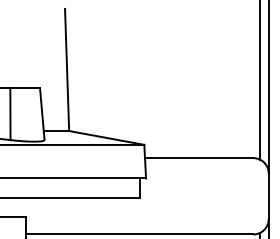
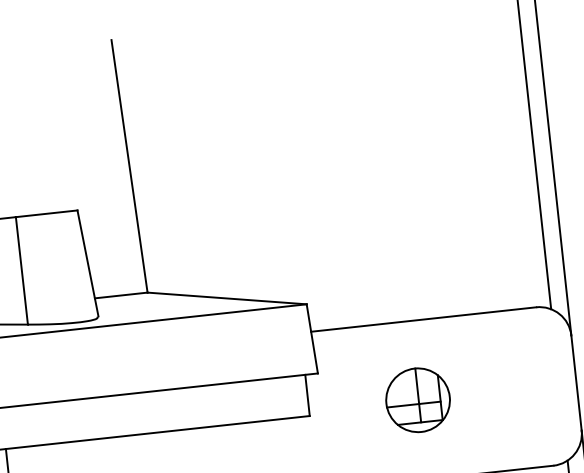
part: (192, 196) -> (418, 400), added

